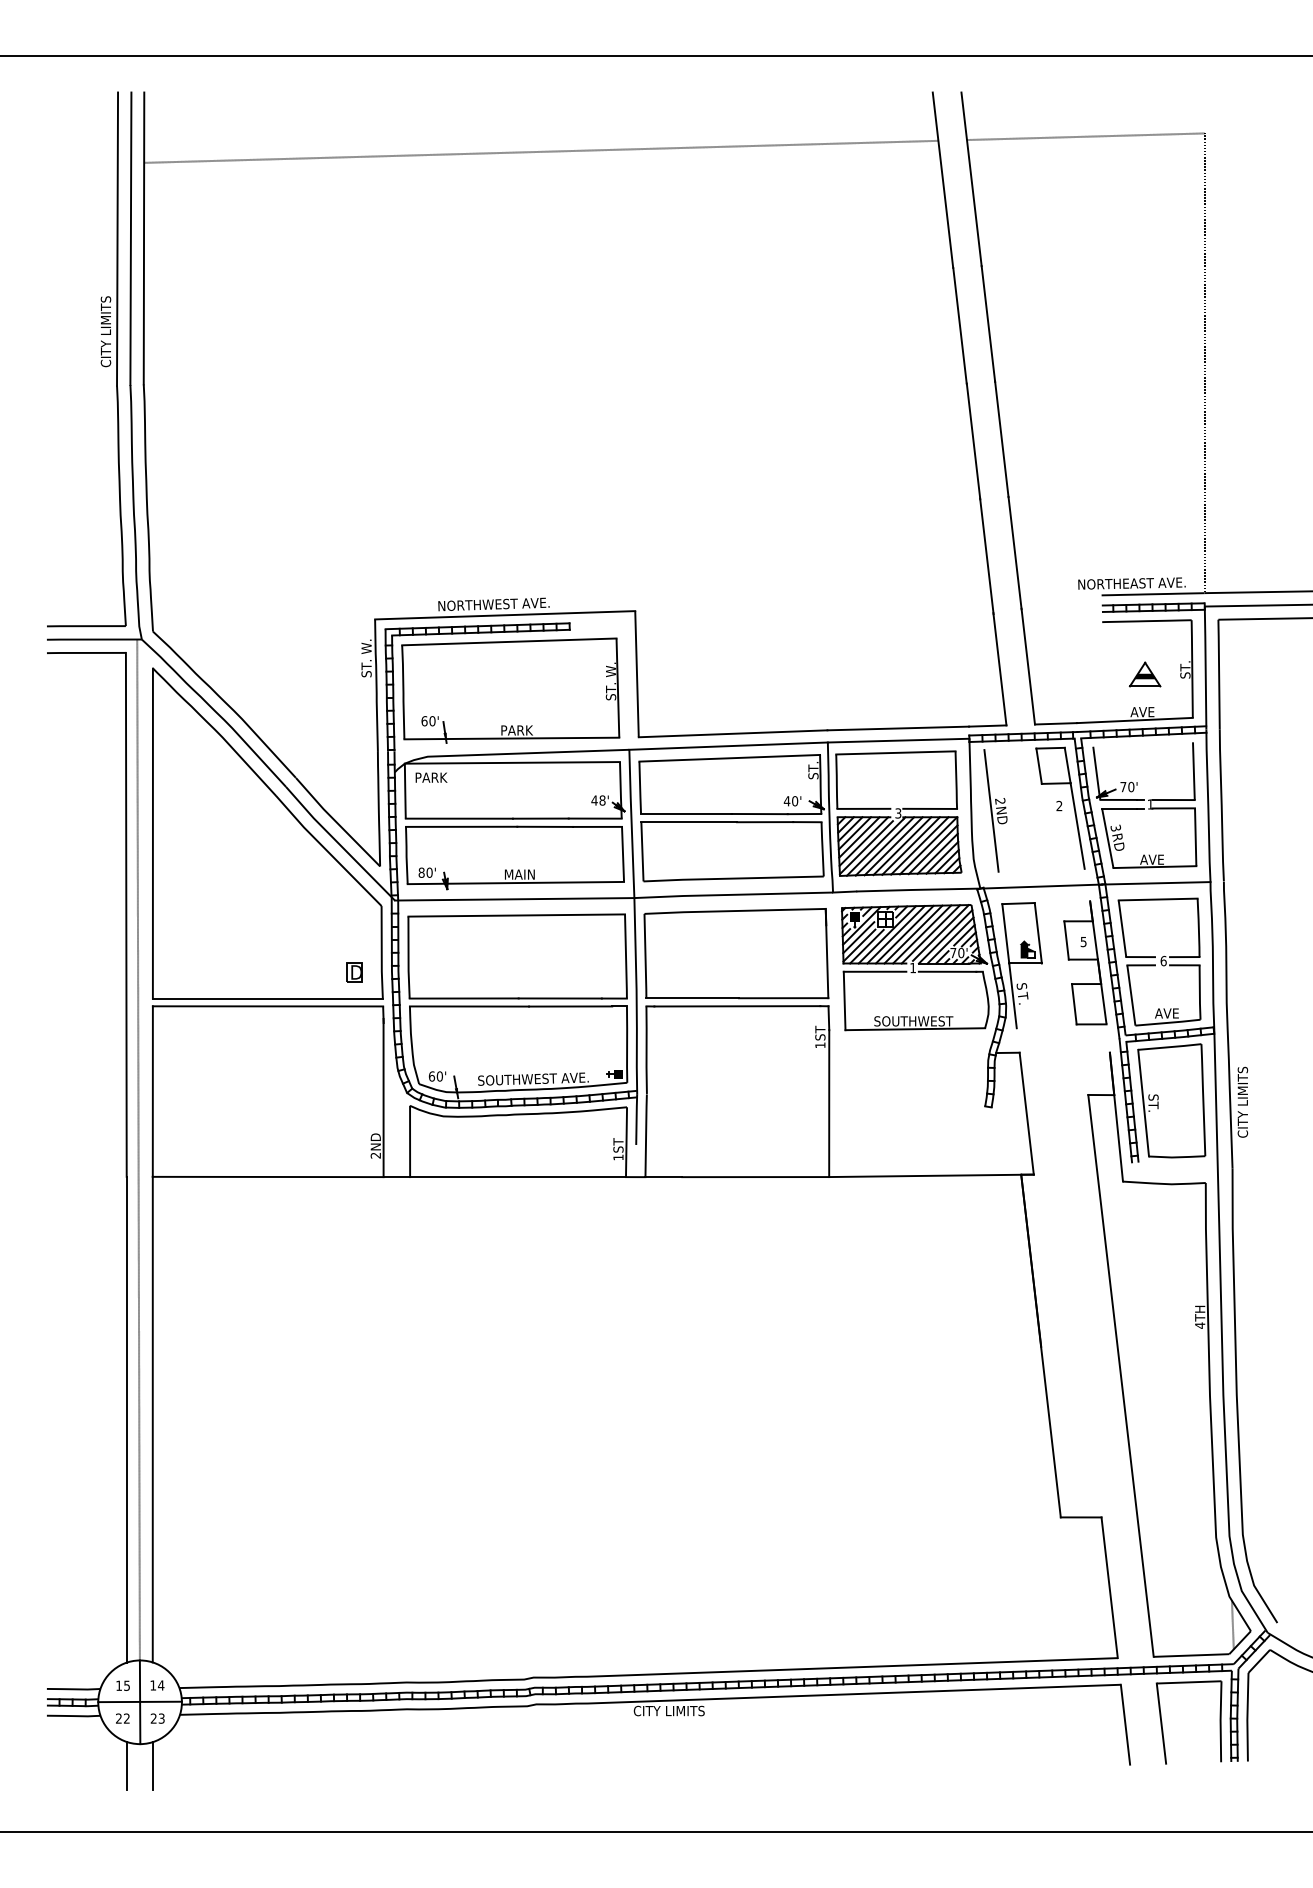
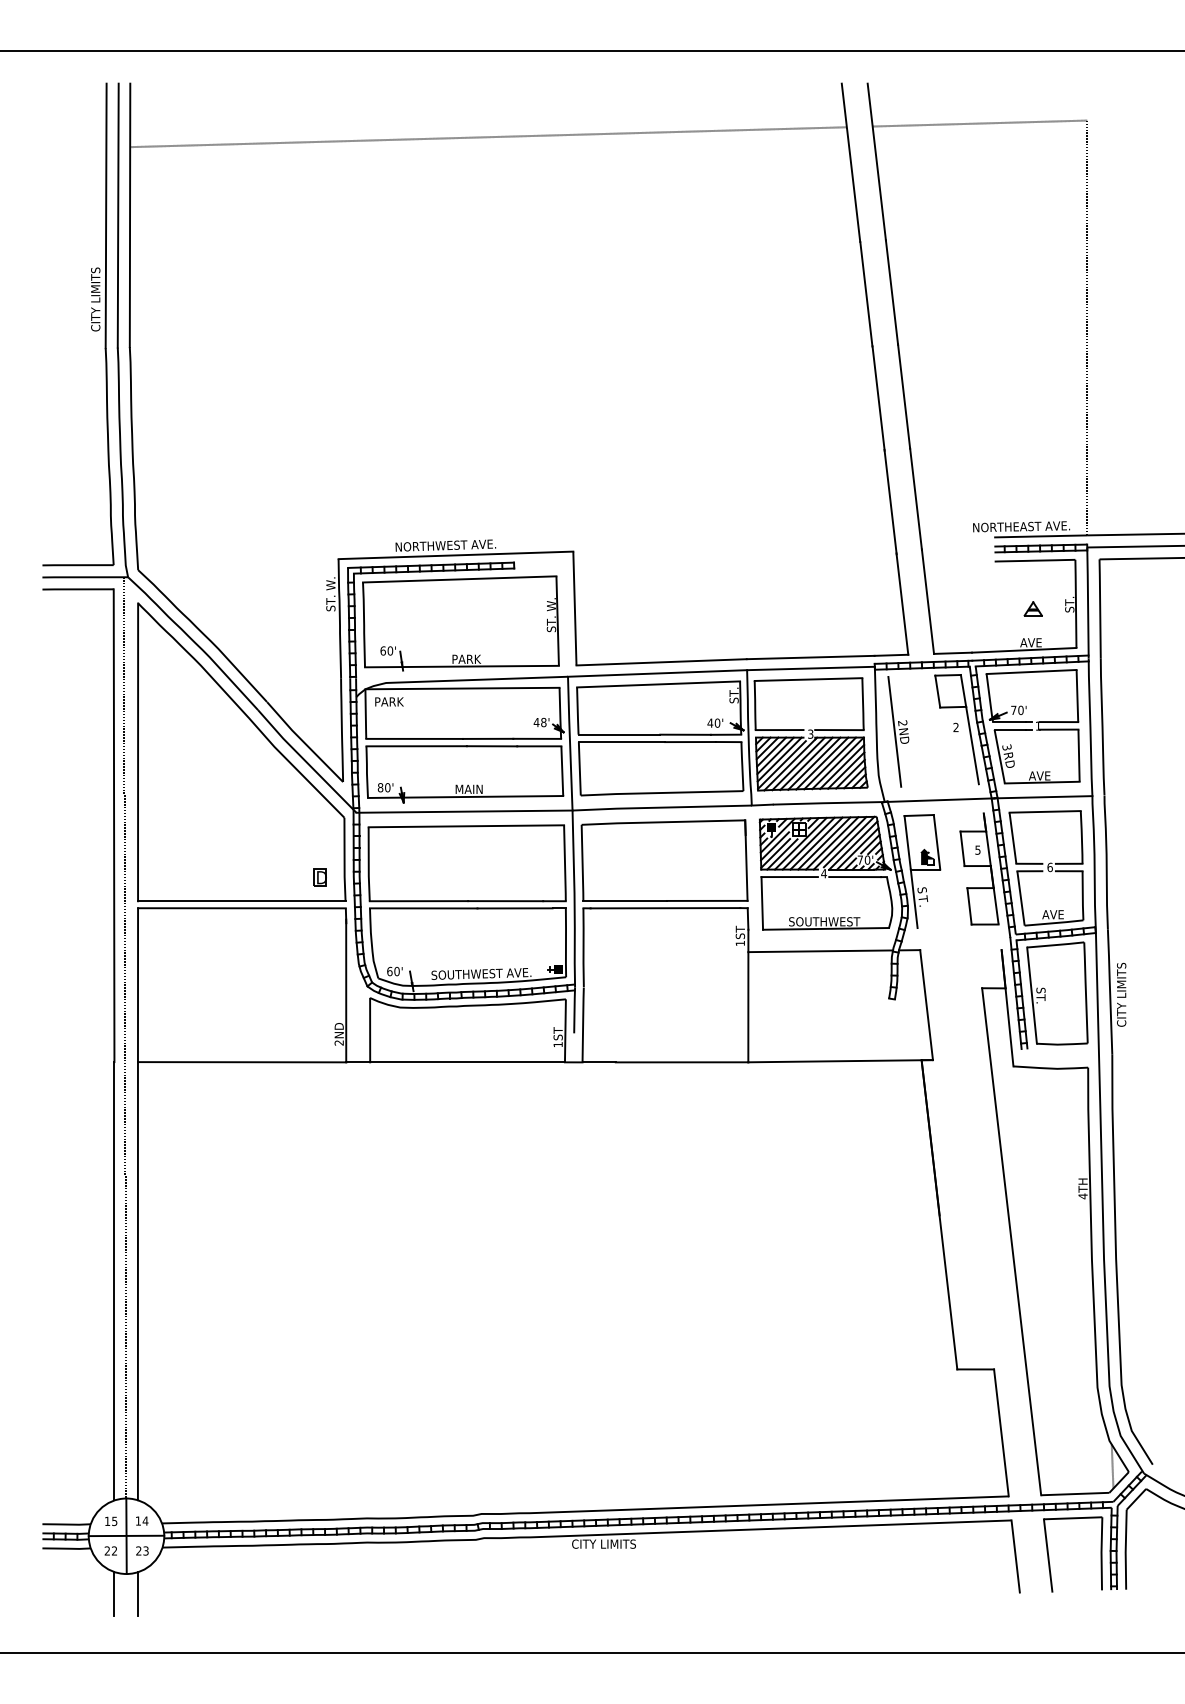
part: (1144, 674) -> (1032, 608), size x0.62
line: (1142, 743) -> (1031, 671), added
text: (912, 967) -> (823, 873), 1 -> 4
line: (909, 1054) -> (820, 951), added

